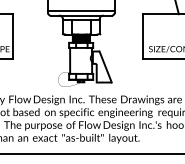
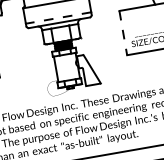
line: (80, 10) -> (57, 17), solid -> dashed
line: (142, 37) -> (123, 33), solid -> dashed

